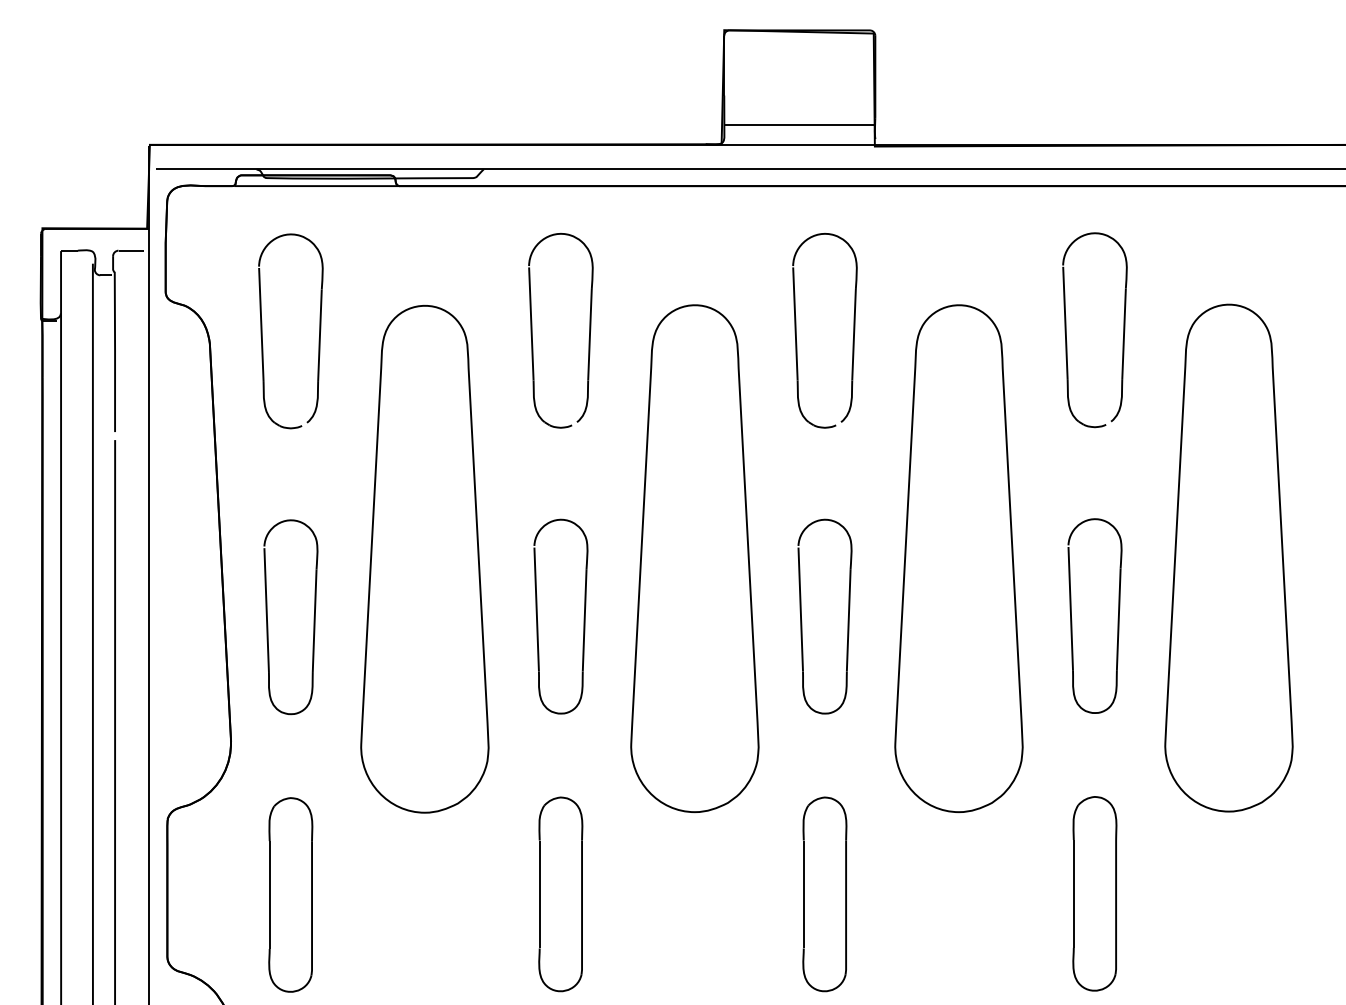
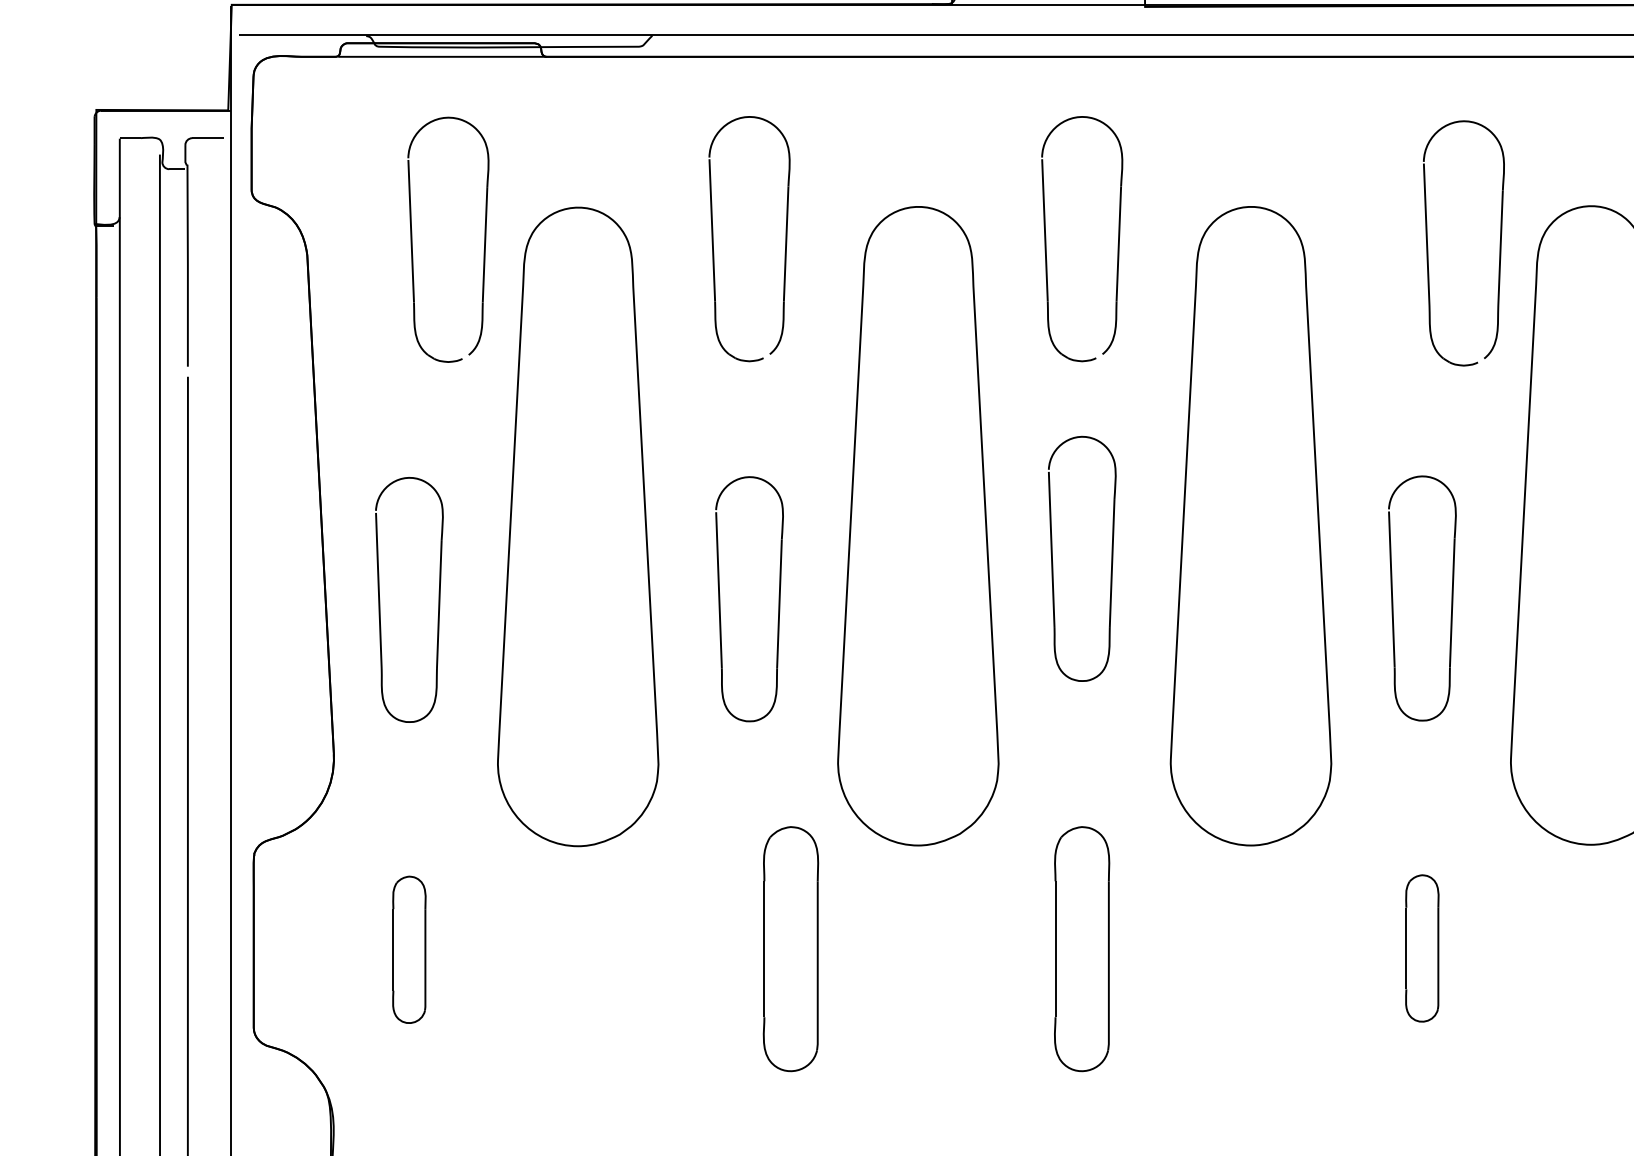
part: (1066, 330) -> (1428, 243), moved
part: (262, 331) -> (412, 239), moved
part: (802, 621) -> (1053, 565), moved
part: (1094, 893) -> (1421, 947), size x0.6
part: (290, 894) -> (408, 949), size x0.6
part: (560, 894) -> (790, 949), moved

